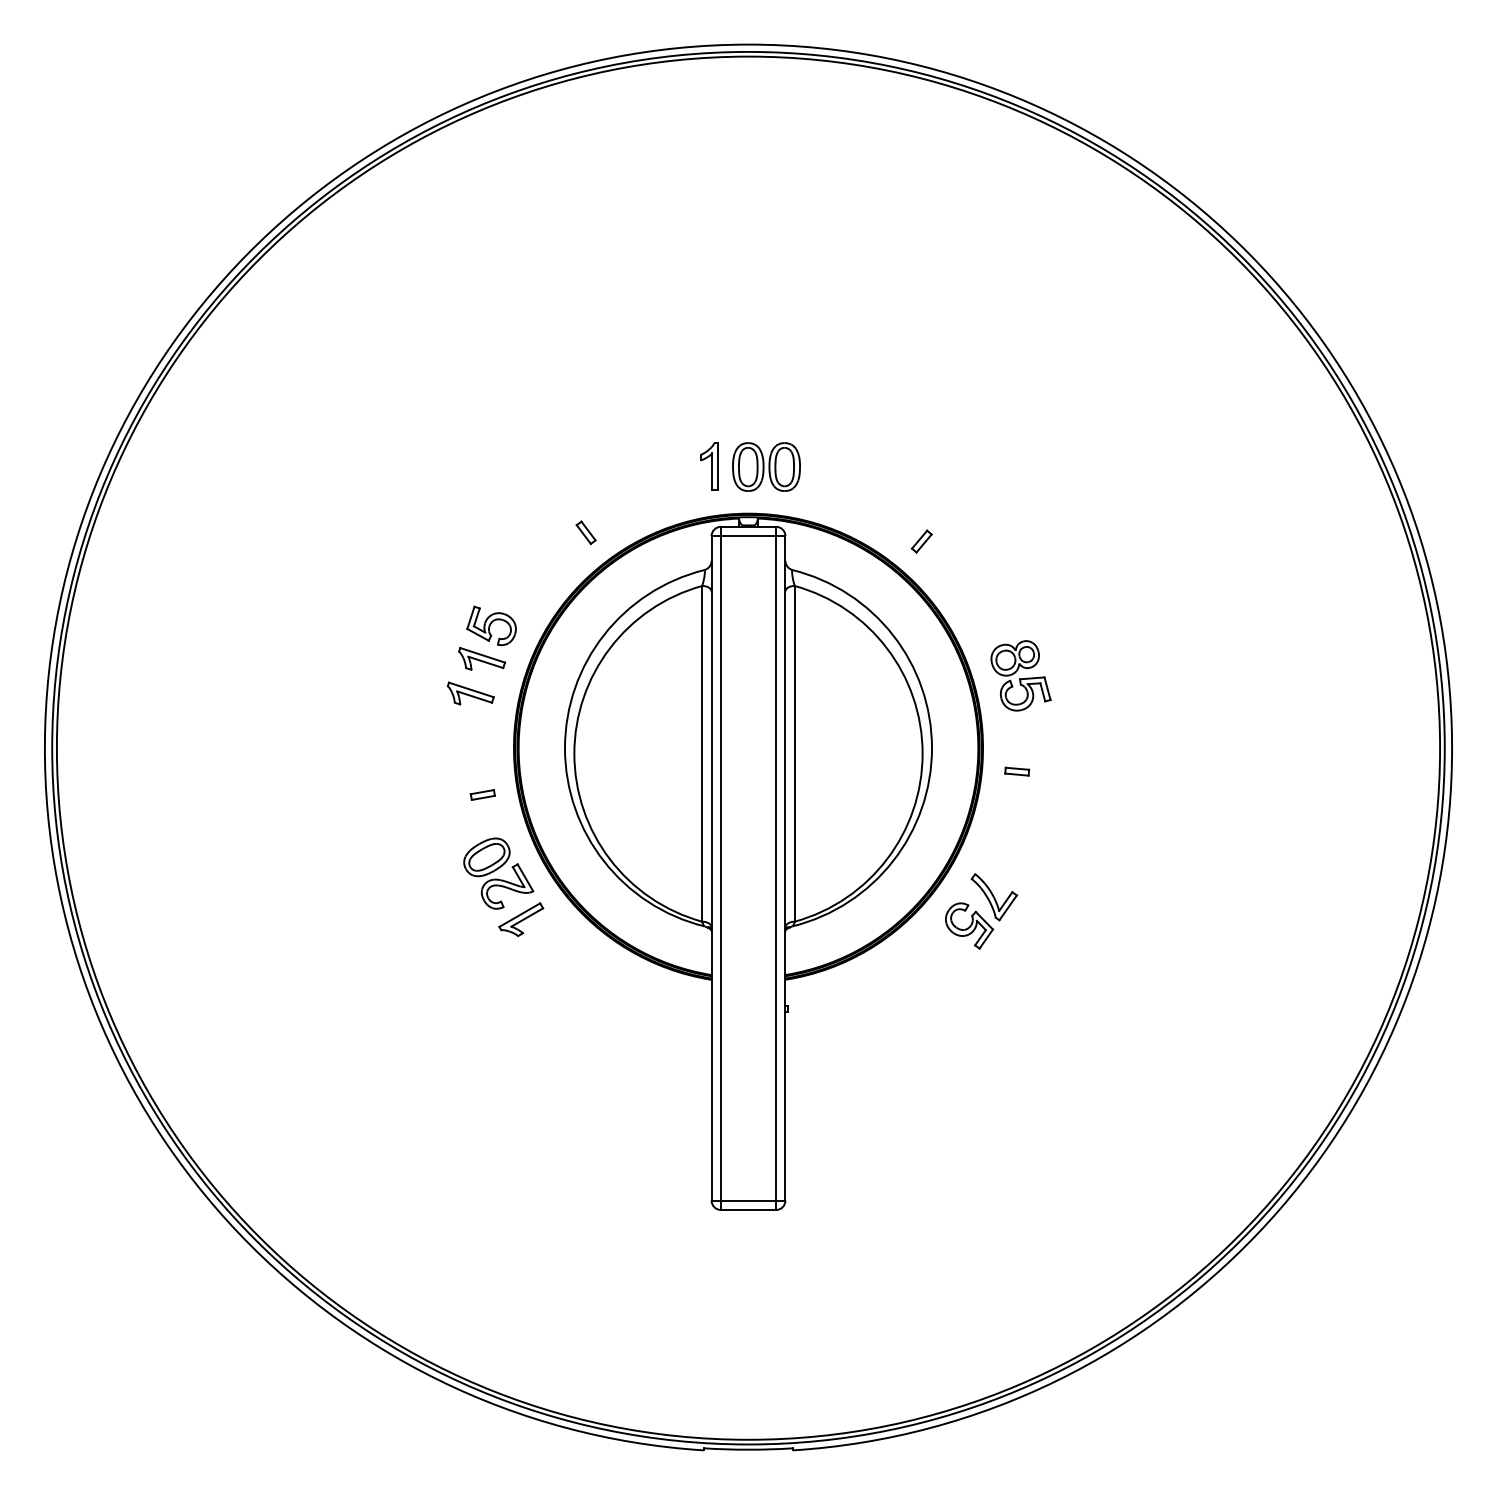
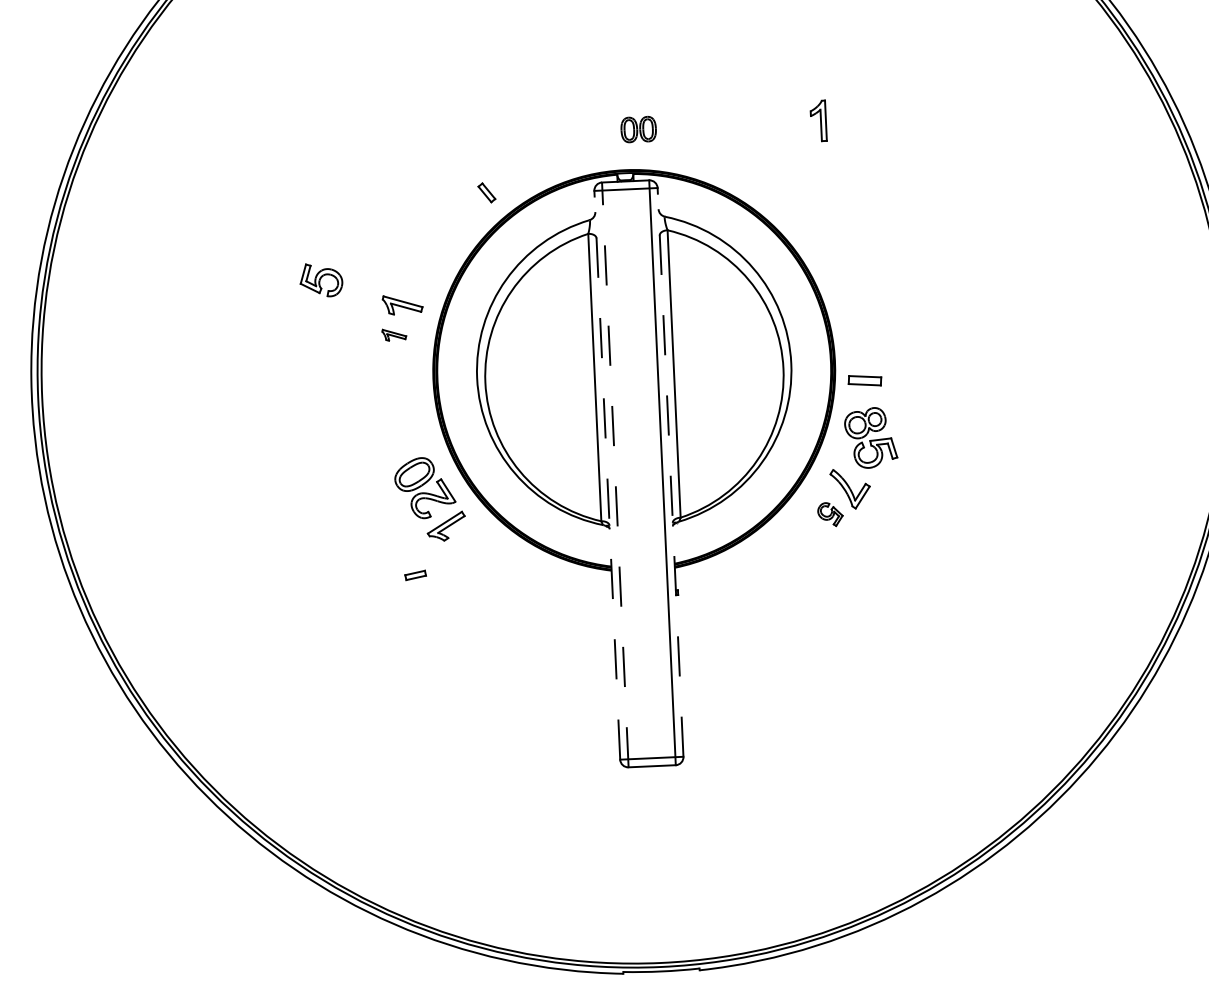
part: (709, 466) -> (818, 120), moved
part: (766, 466) -> (638, 129), size x0.6
part: (921, 541) -> (774, 187), removed
part: (491, 625) -> (321, 279), moved
part: (1020, 675) -> (870, 437), moved
part: (470, 693) -> (394, 334), size x0.6
part: (1017, 771) -> (865, 380), size x1.6
part: (482, 794) -> (415, 575), moved
line: (711, 867) -> (607, 474), solid -> dashed
line: (785, 867) -> (670, 471), solid -> dashed
line: (720, 868) -> (614, 475), solid -> dashed
part: (969, 925) -> (830, 514), size x0.6

